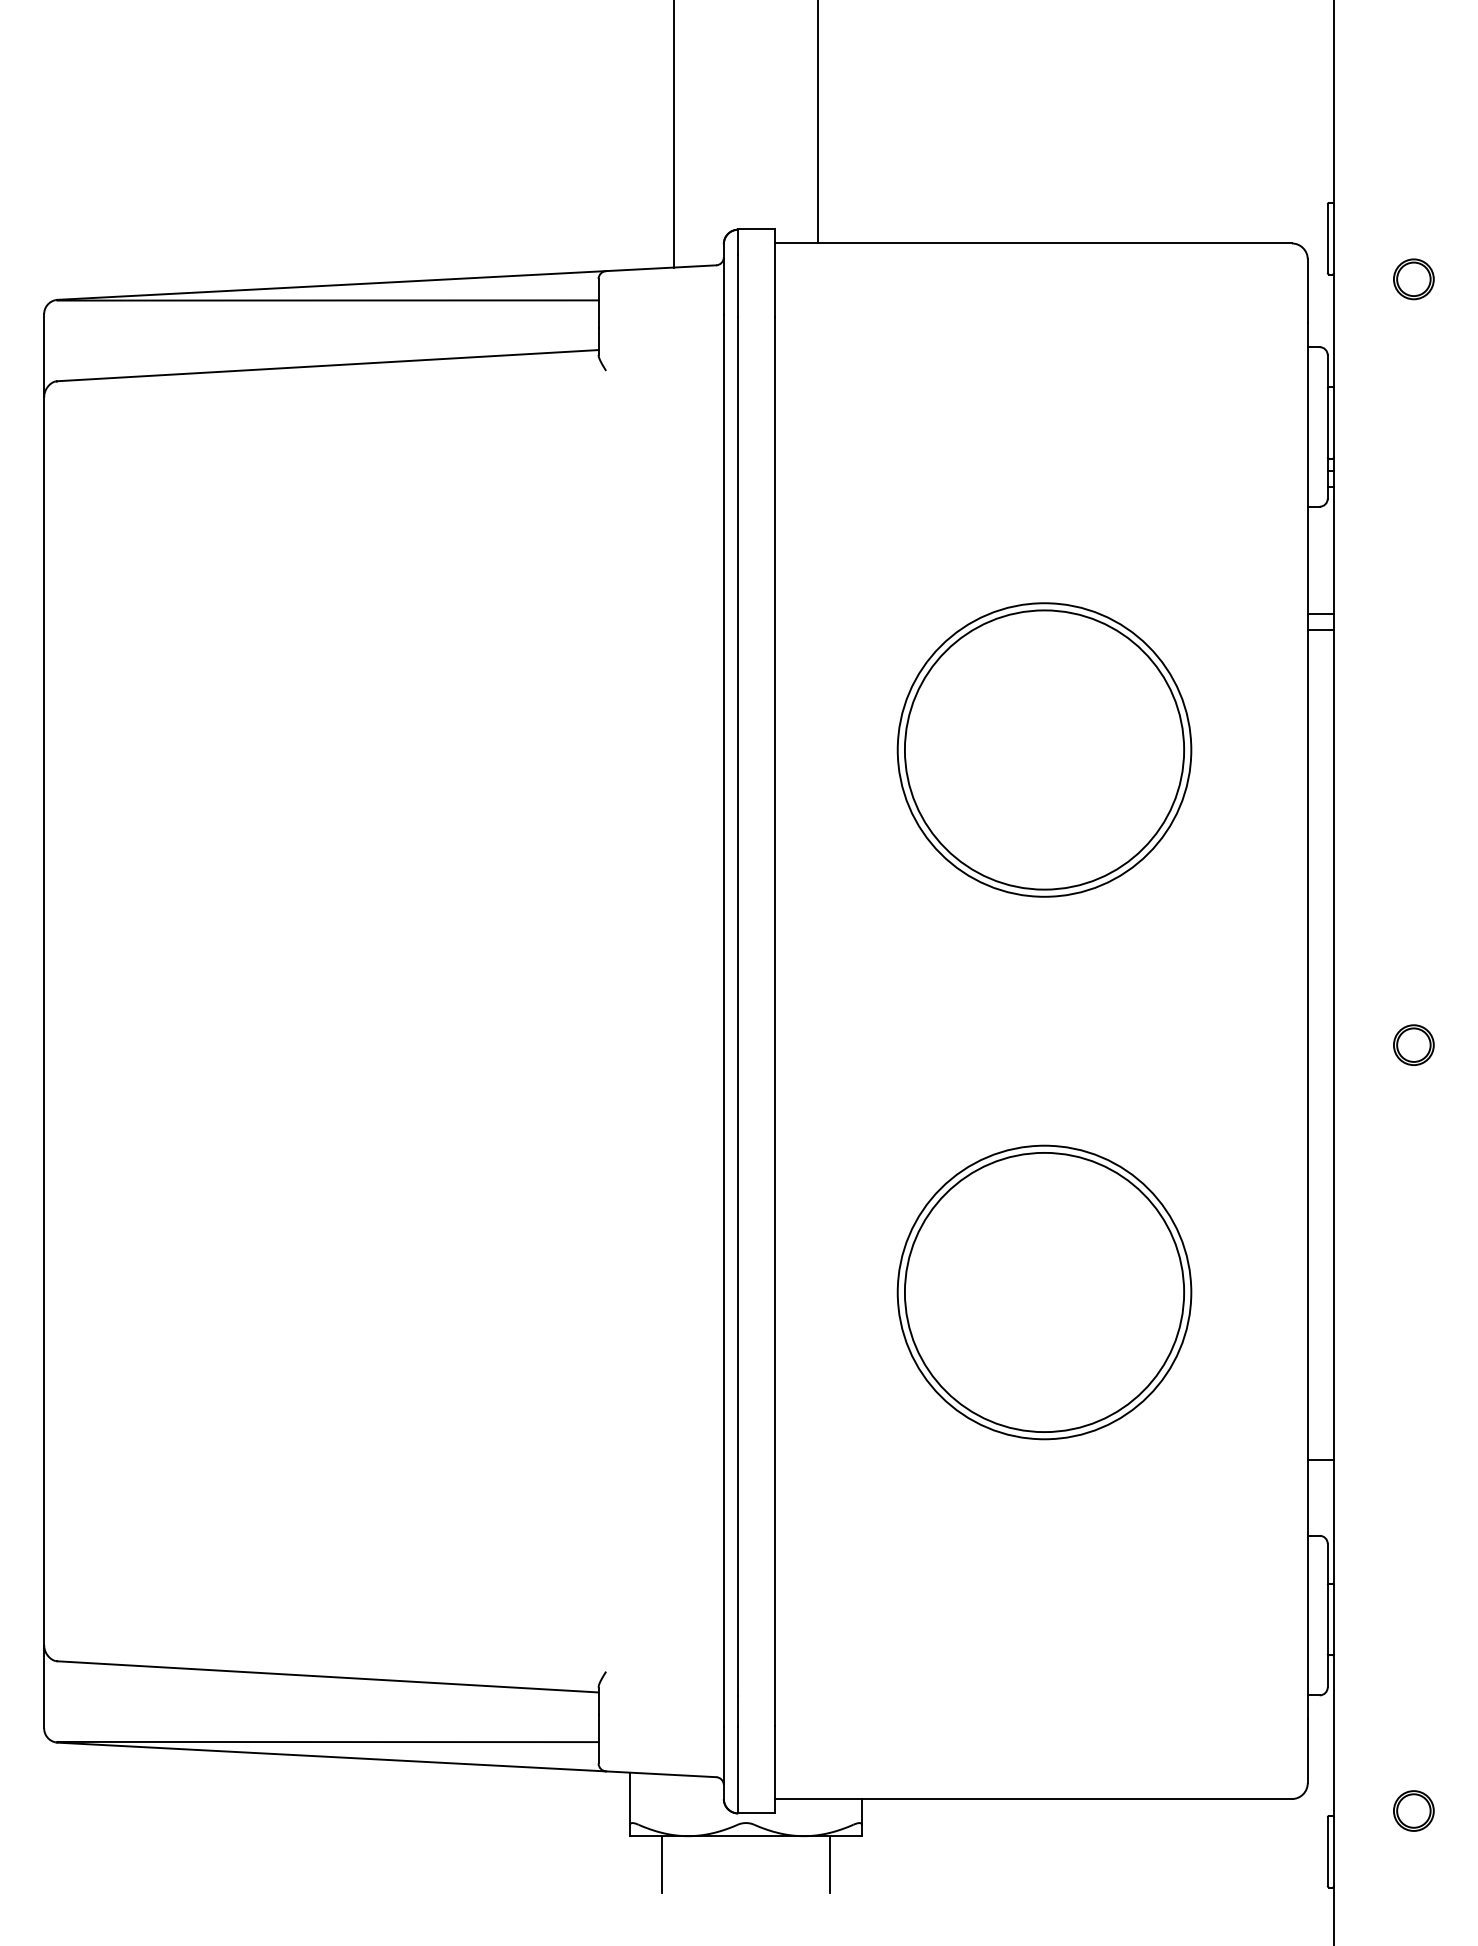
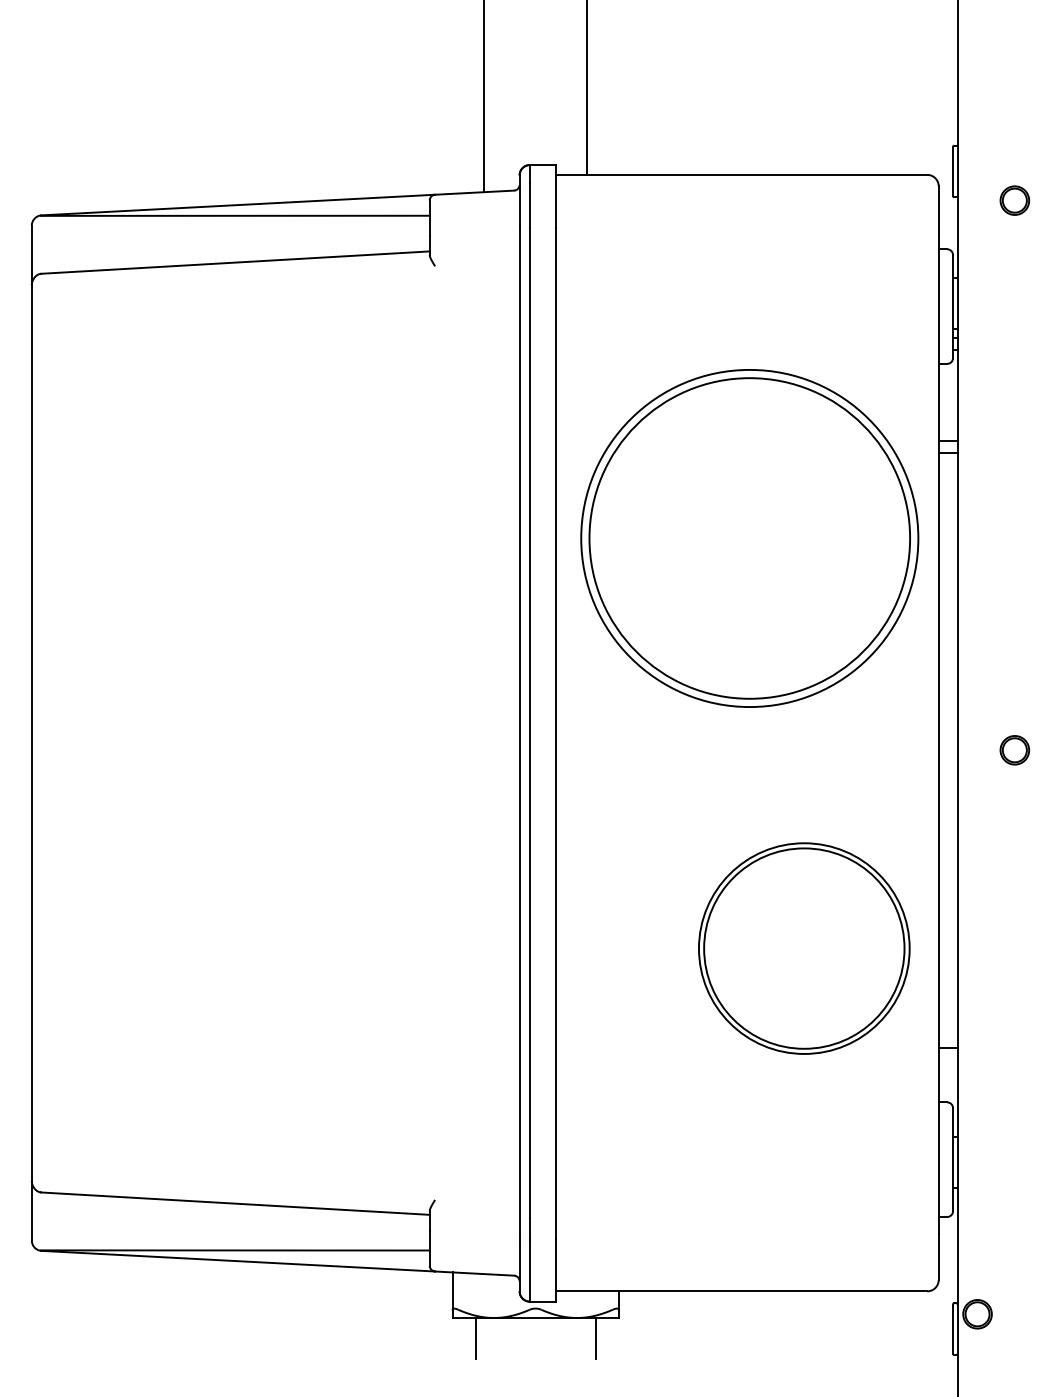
part: (1044, 749) -> (749, 538), size x1.6
part: (1044, 1292) -> (804, 948), moved
part: (1413, 1810) -> (977, 1313), moved

